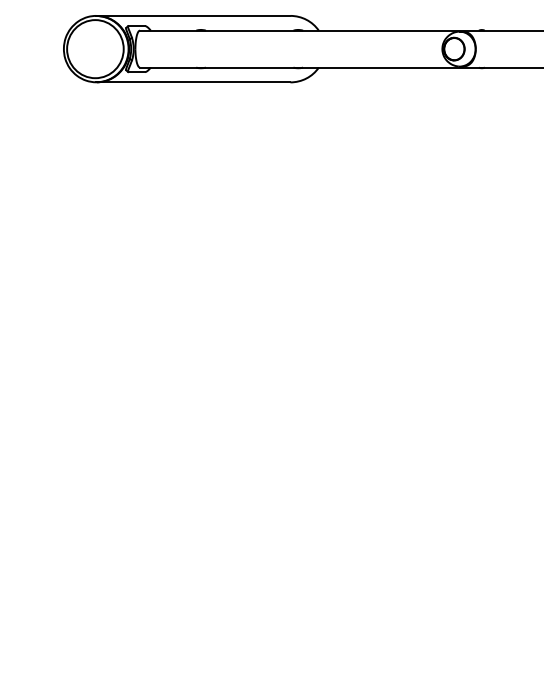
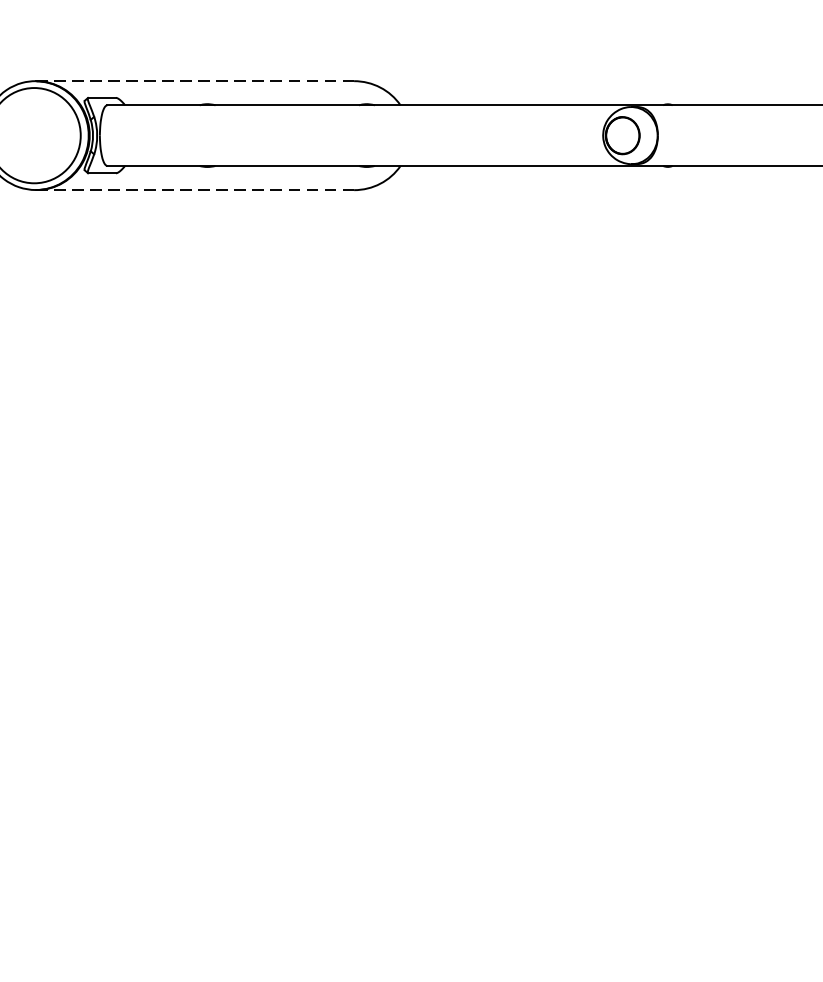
line: (193, 15) -> (195, 80), solid -> dashed
line: (193, 82) -> (195, 190), solid -> dashed

